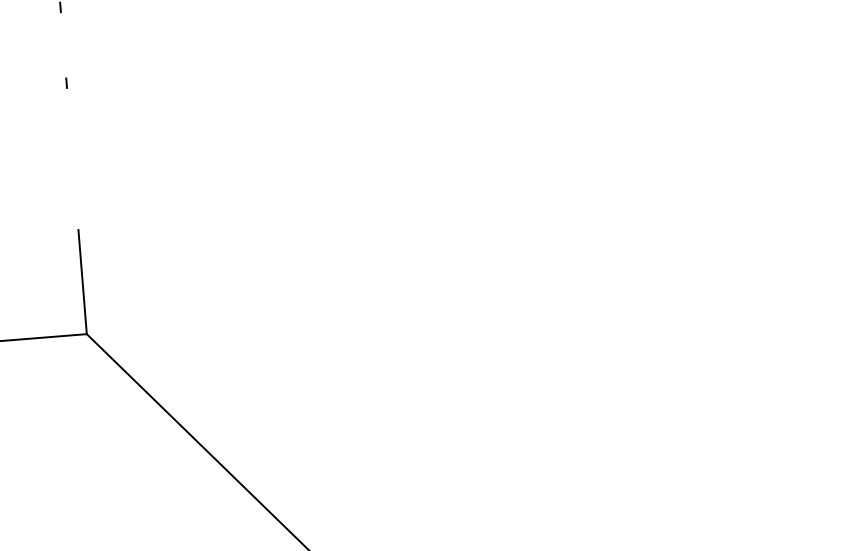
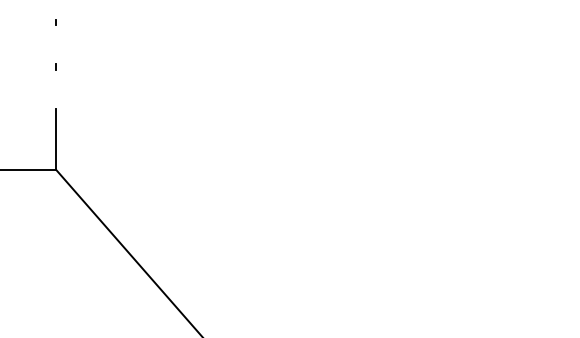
line: (71, 158) -> (55, 66), added

